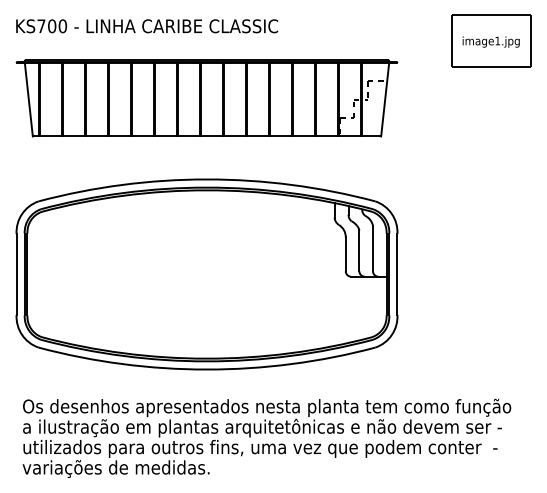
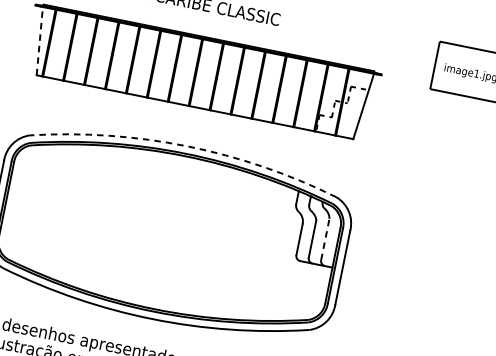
line: (28, 99) -> (39, 40), solid -> dashed
arc: (207, 179) -> (187, 146), solid -> dashed
line: (372, 248) -> (324, 239), solid -> dashed

